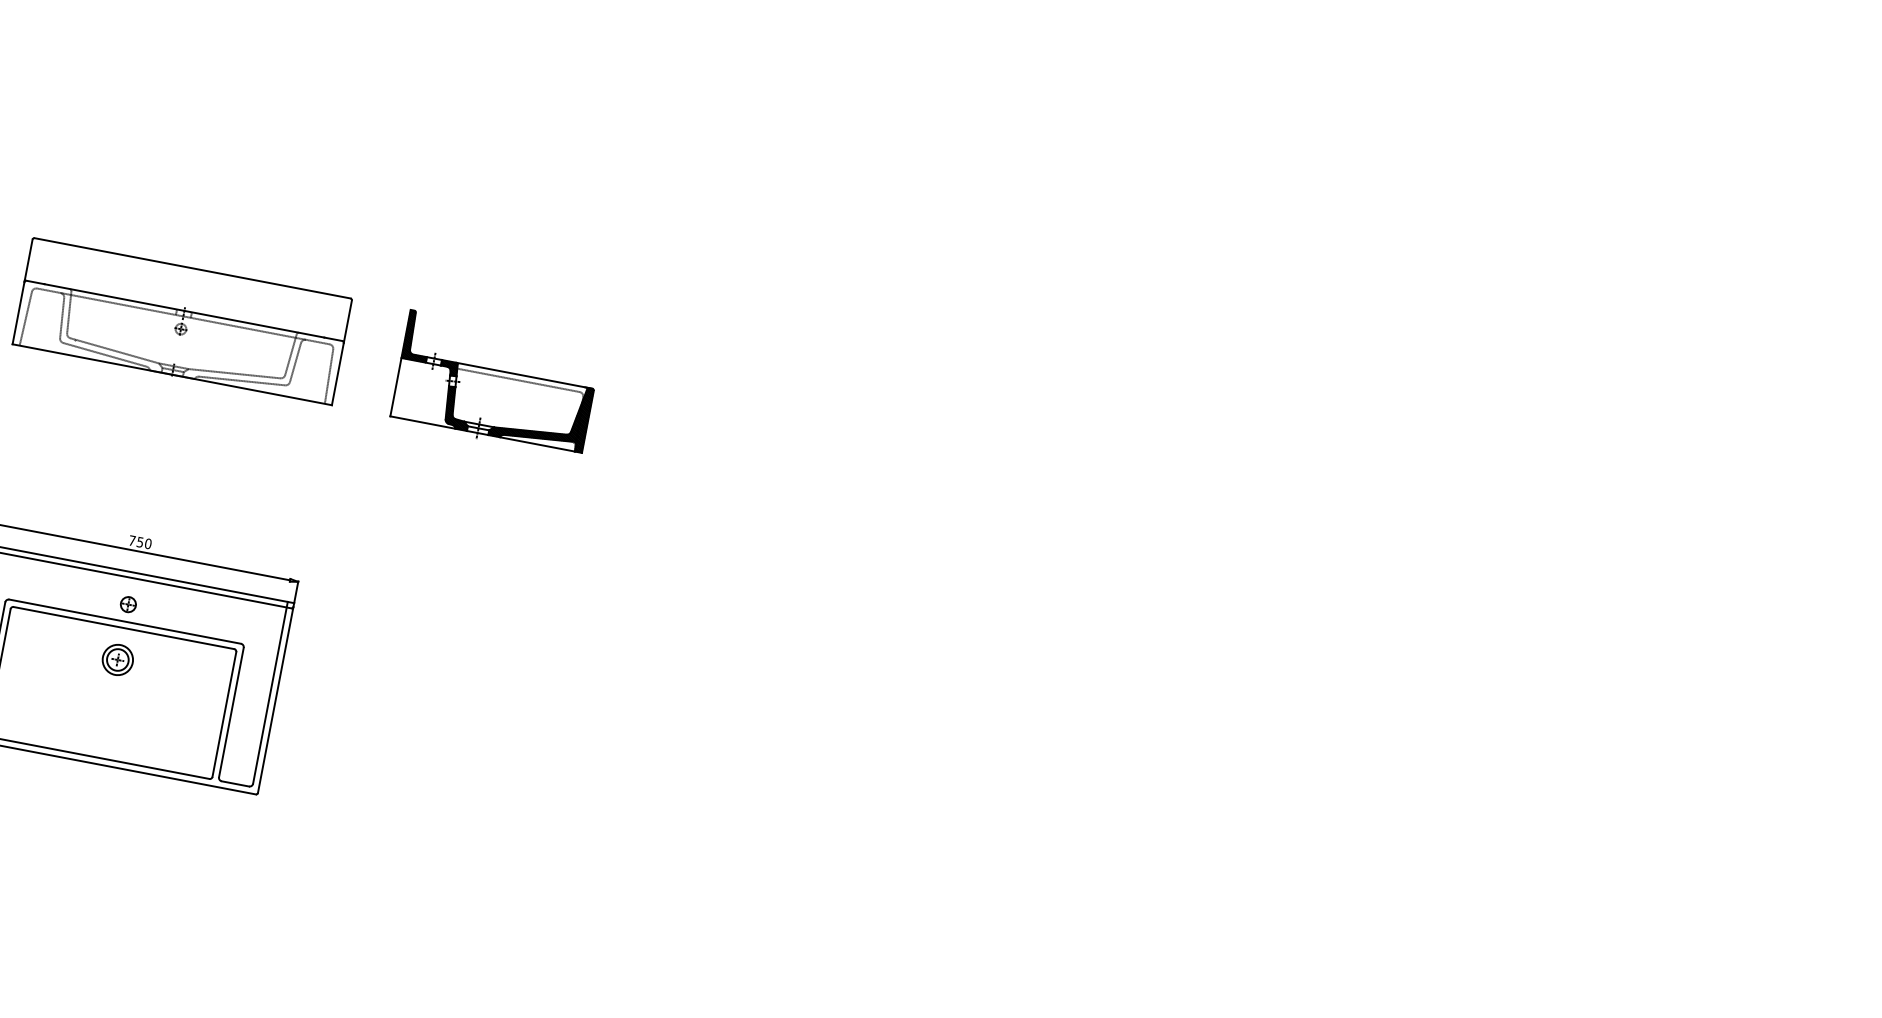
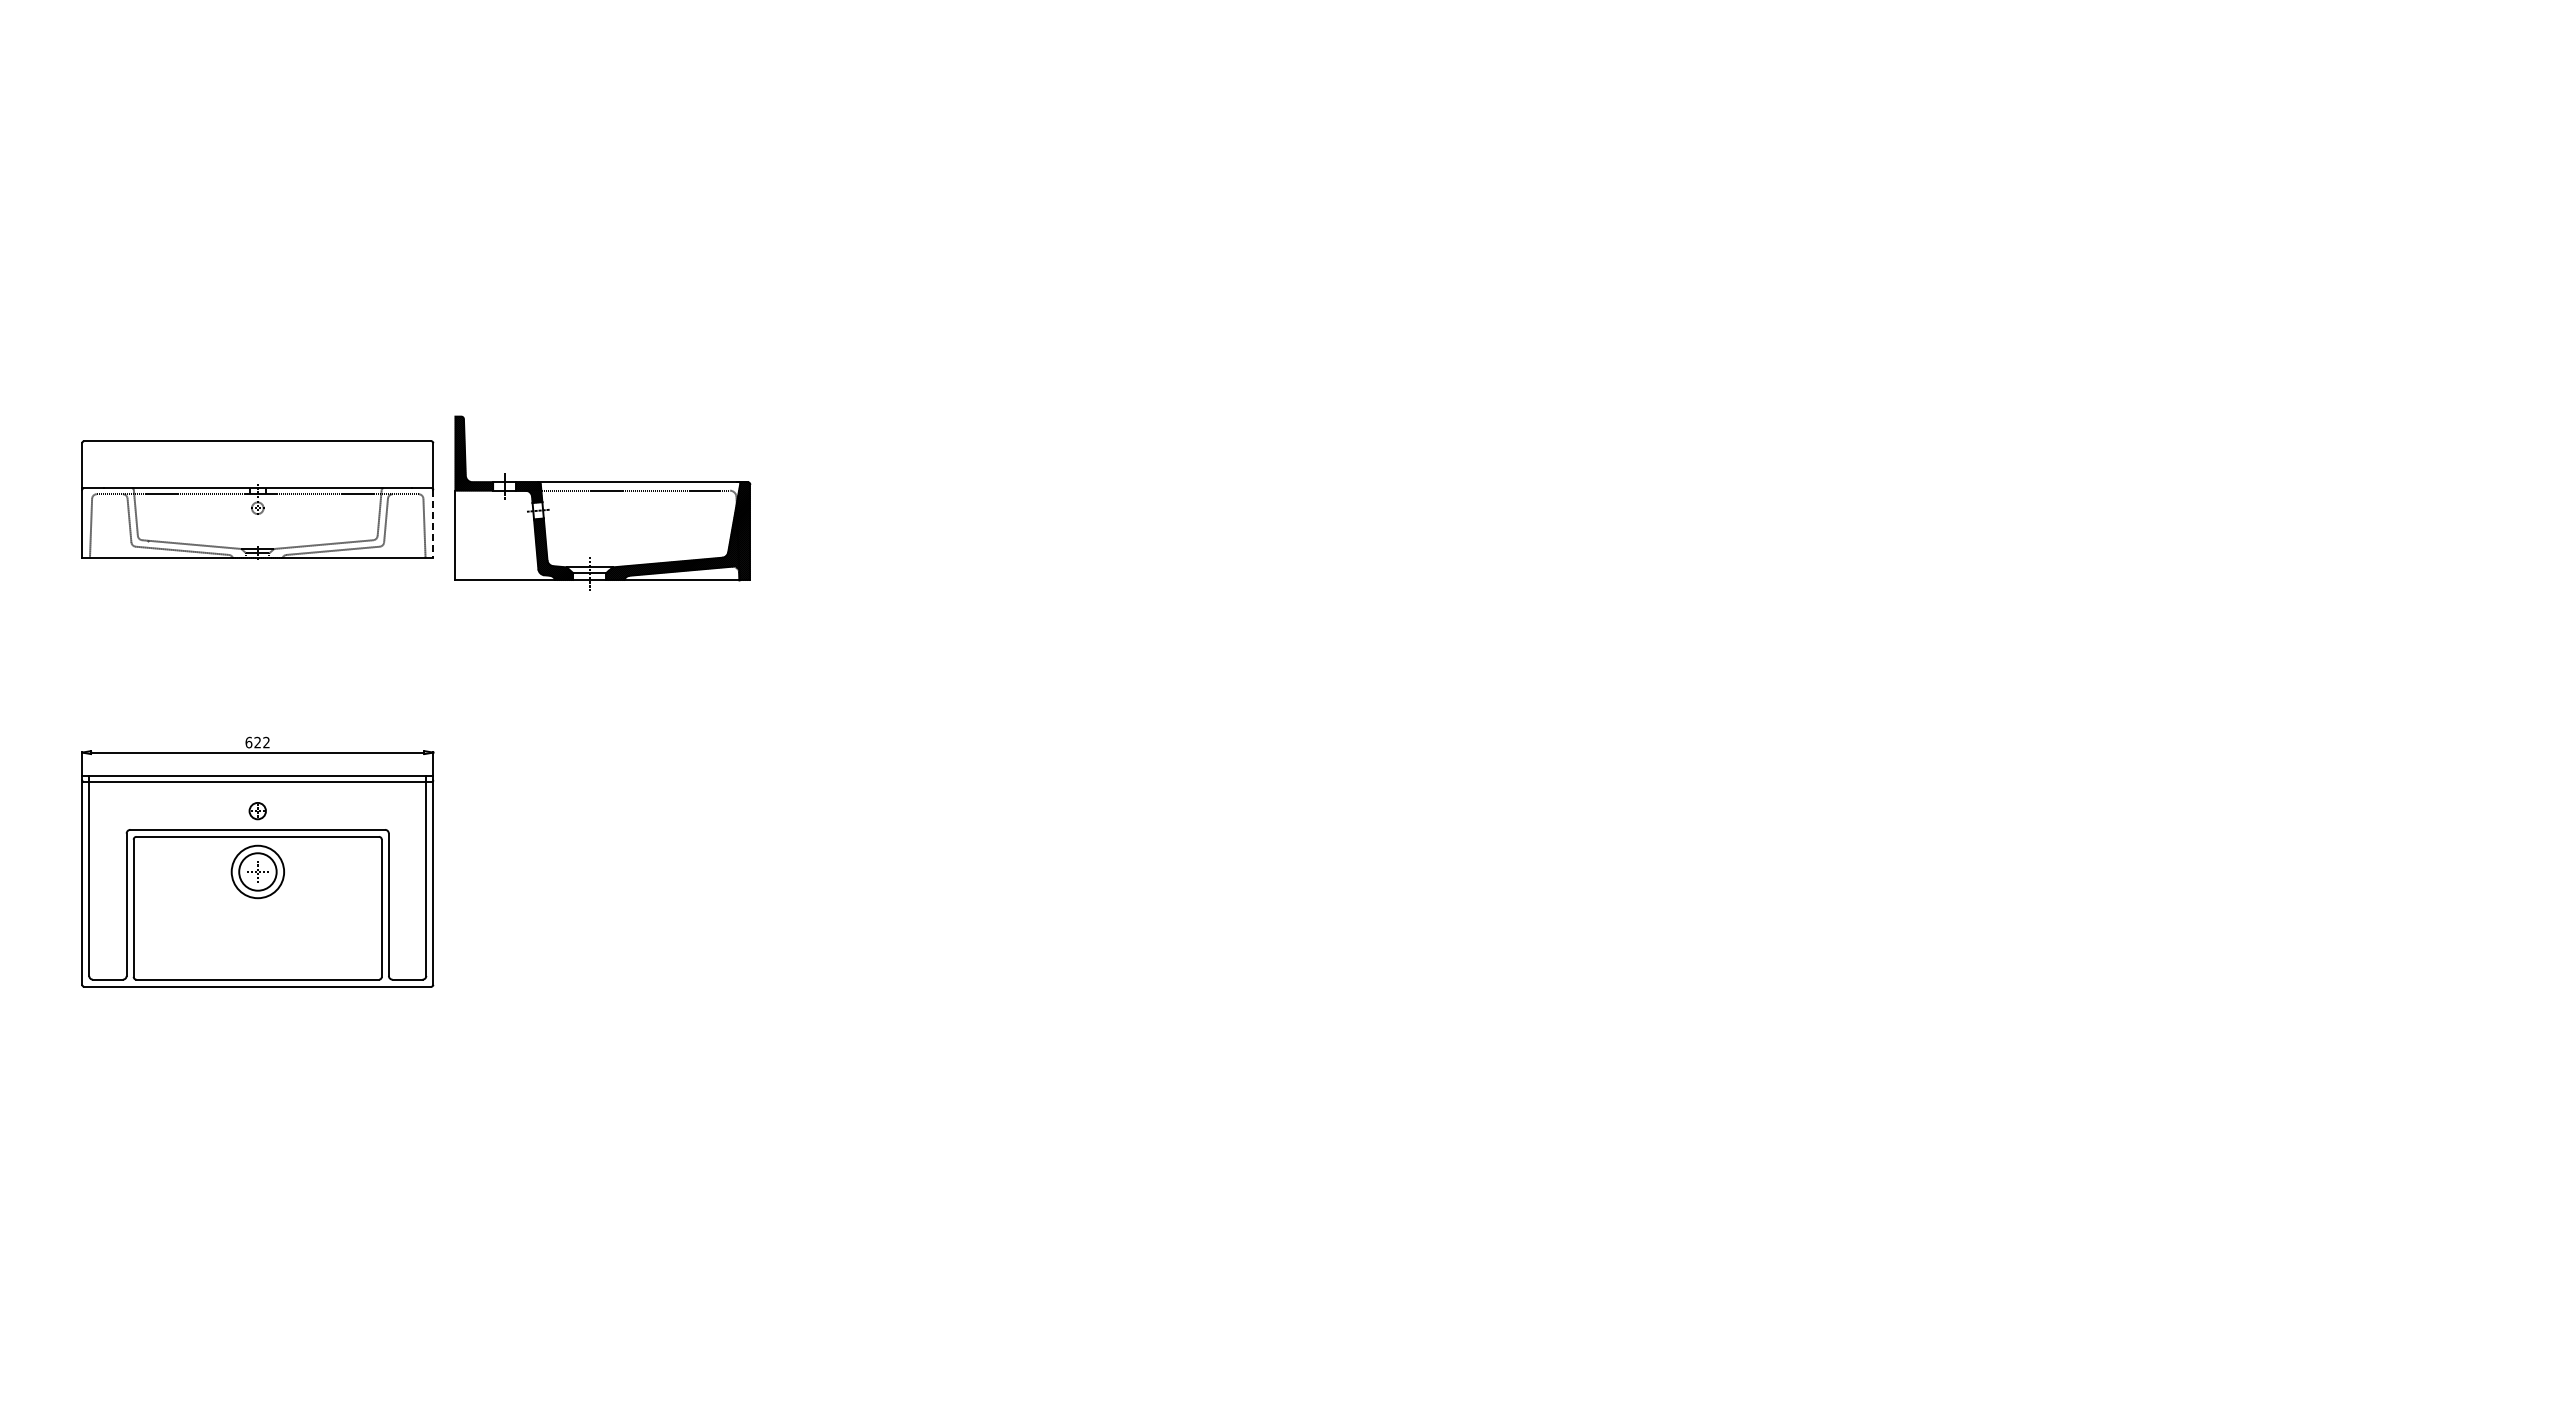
line: (337, 374) -> (433, 524), solid -> dashed
part: (495, 383) -> (602, 502), size x1.4
text: (140, 542) -> (257, 742), 750 -> 622
part: (117, 659) -> (257, 871), size x1.6

